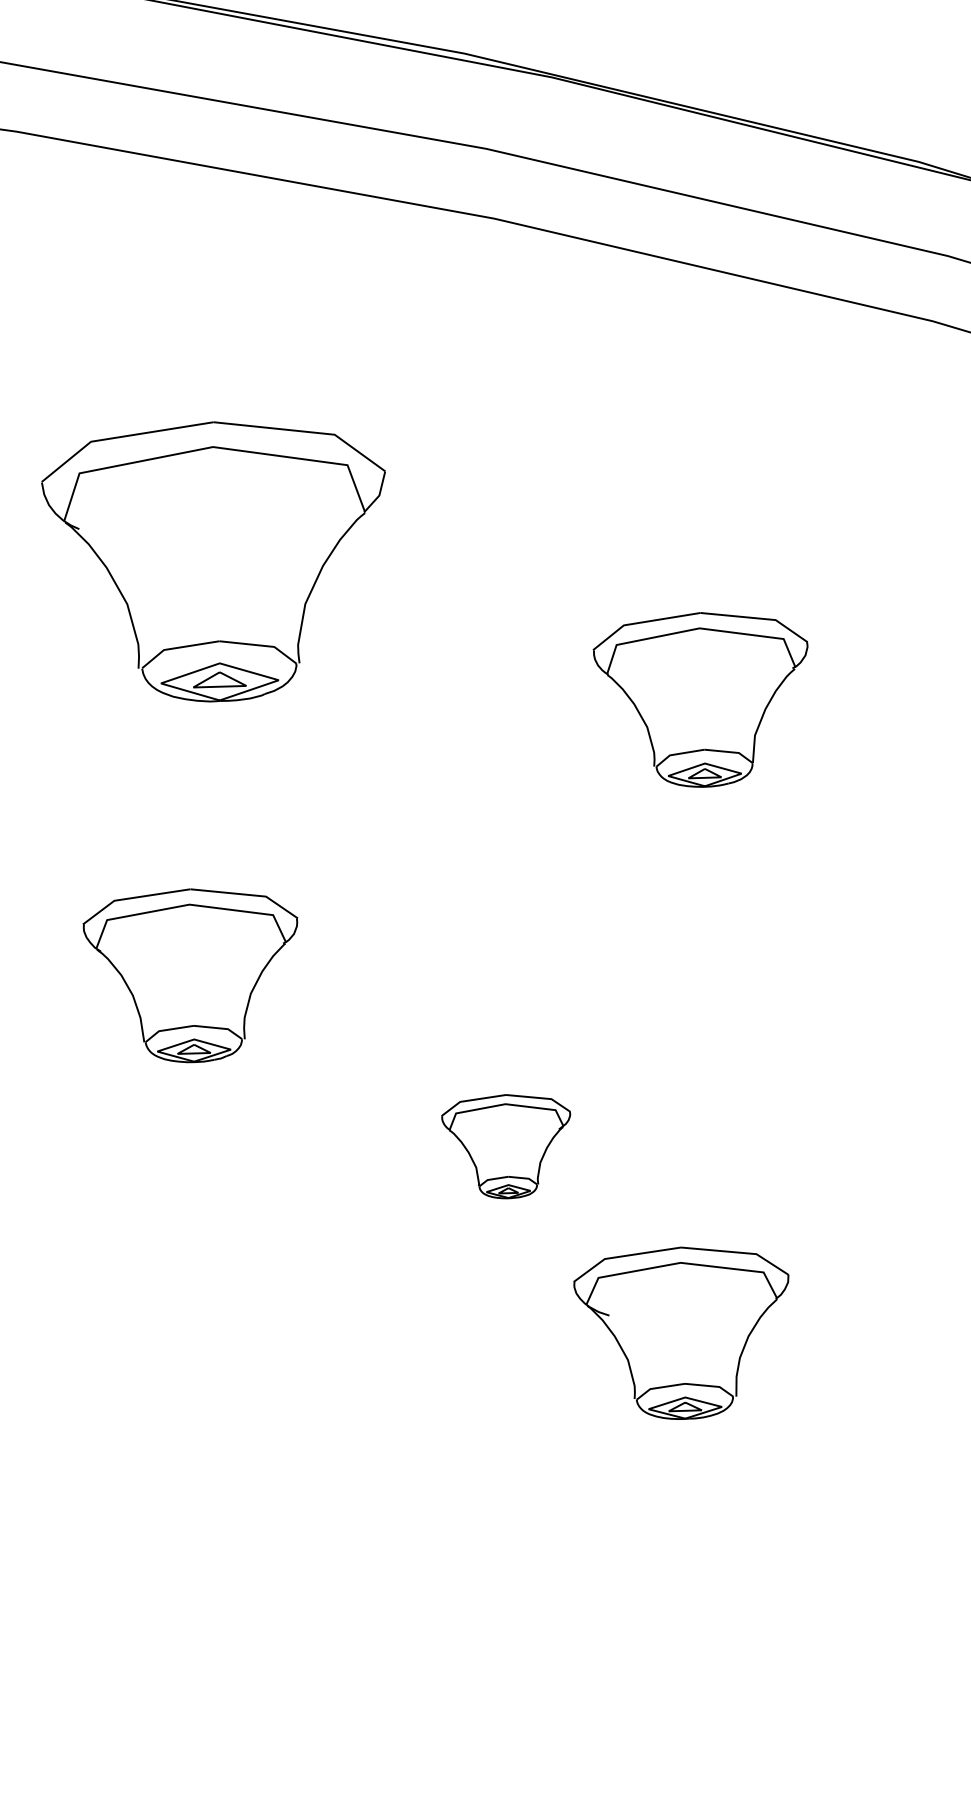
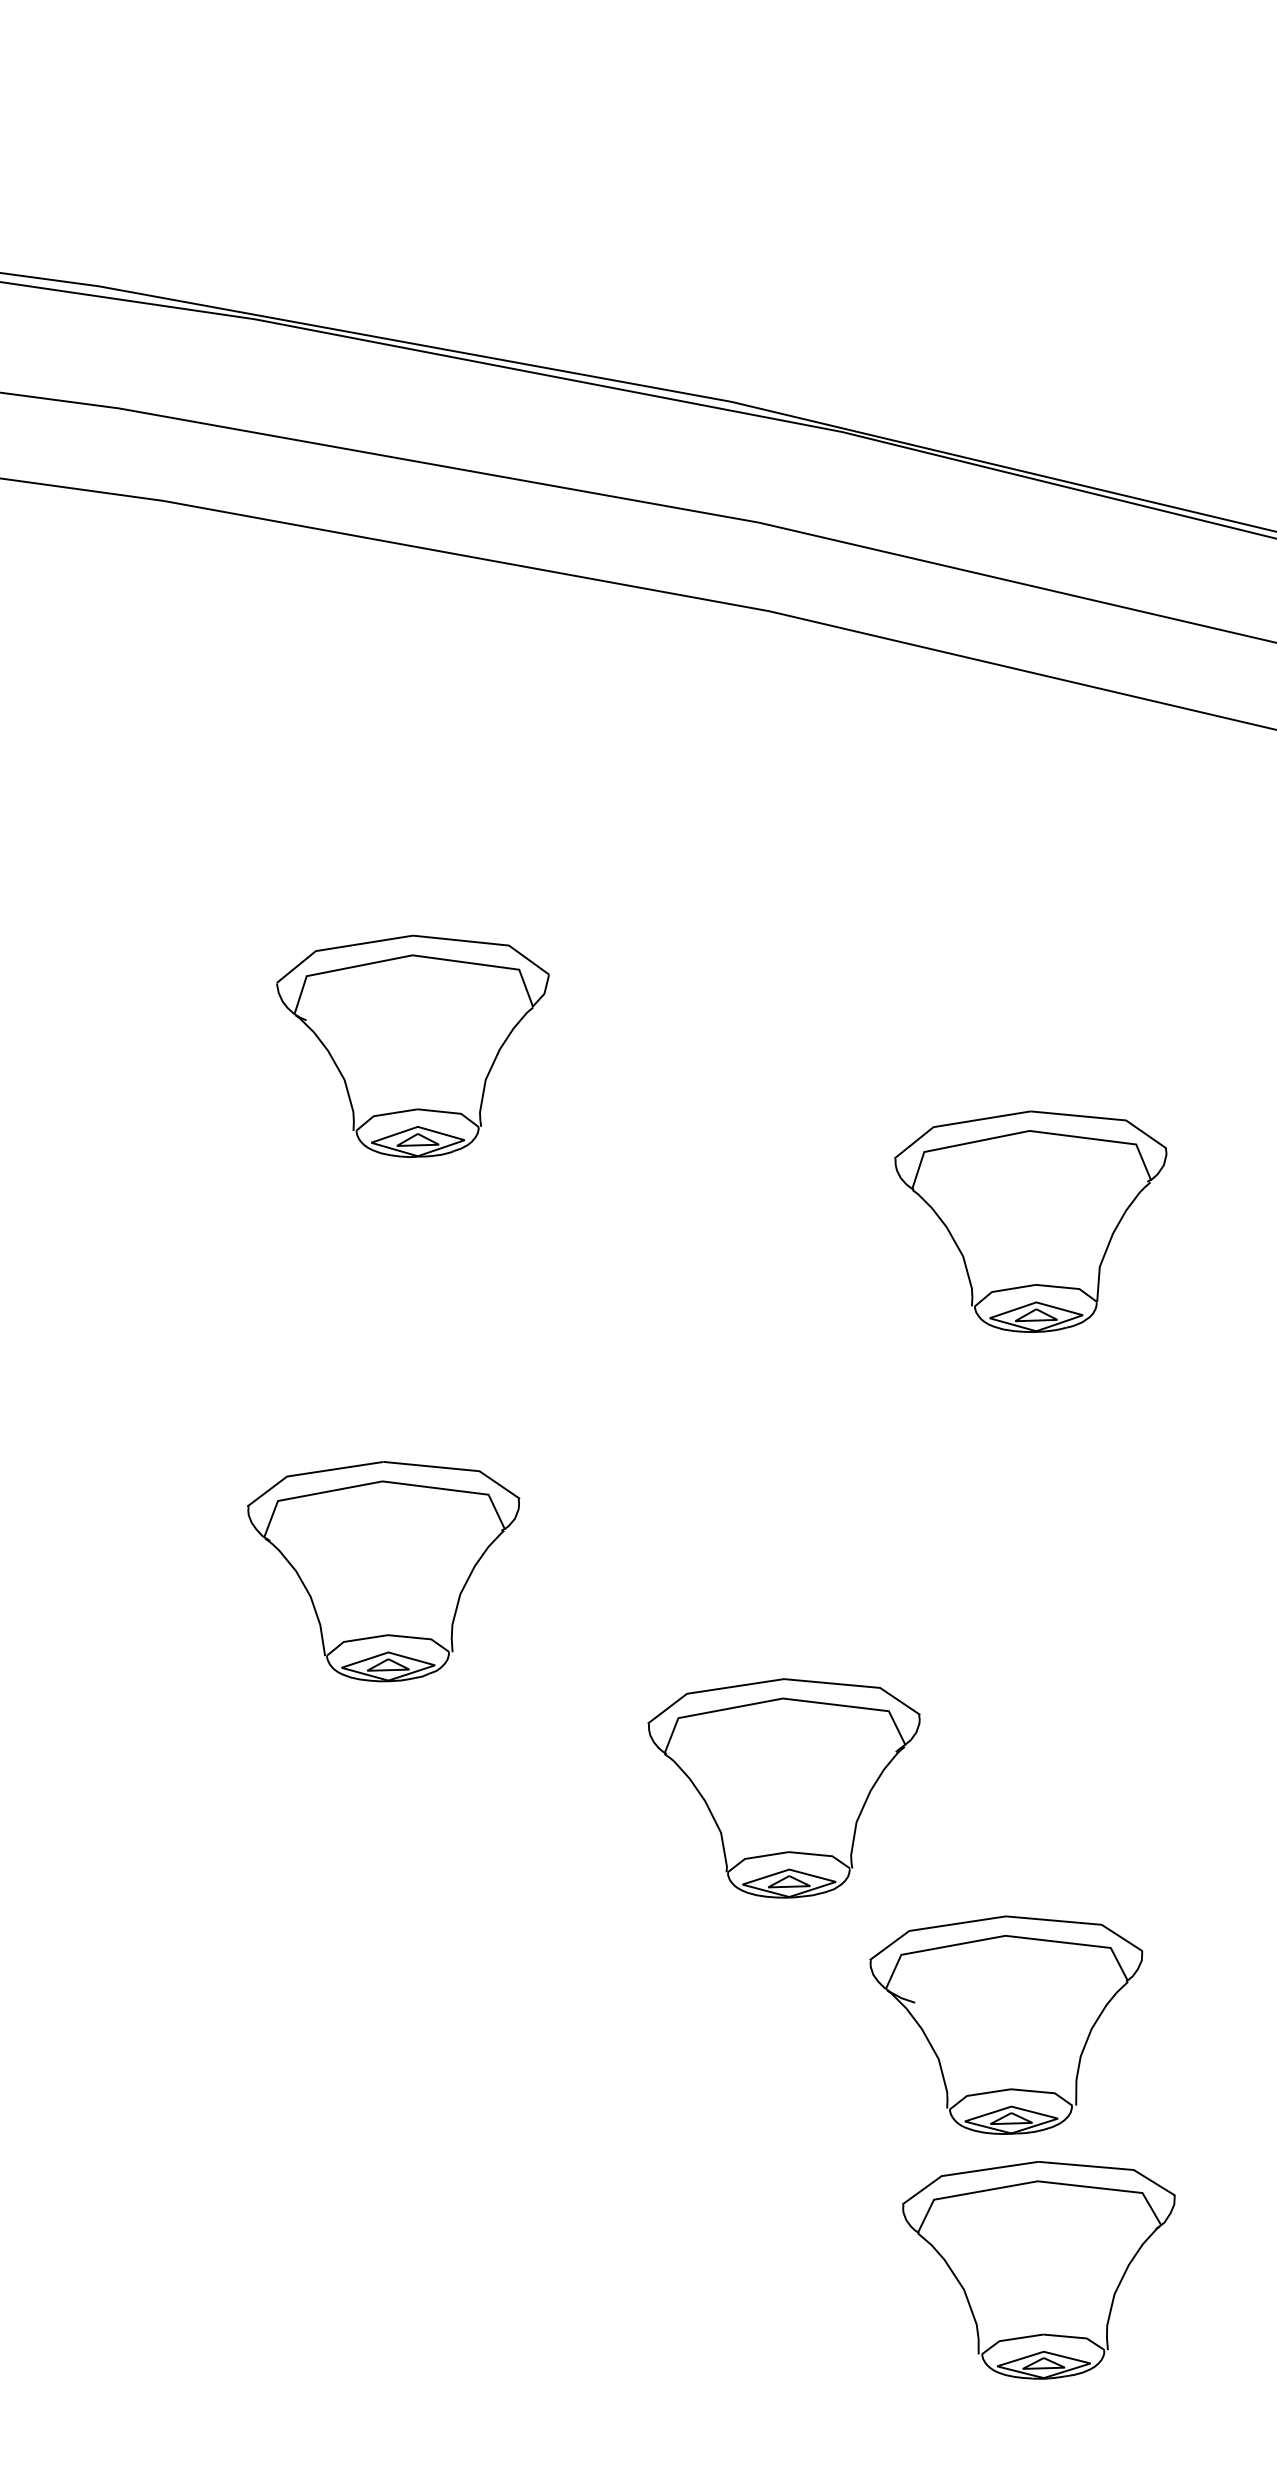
part: (213, 561) -> (412, 1045), size x0.62
part: (505, 1146) -> (783, 1788), size x1.67
part: (709, 1576) -> (1042, 2333), added

